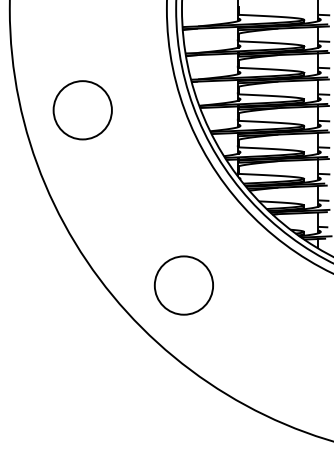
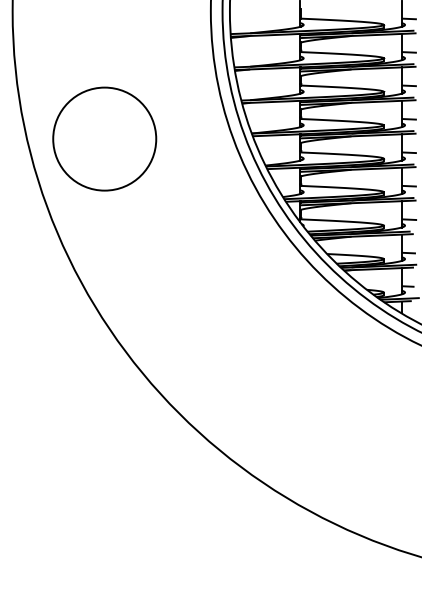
circle: (82, 109) -> (104, 138), size x1.4
circle: (184, 284) -> (232, 359), removed

